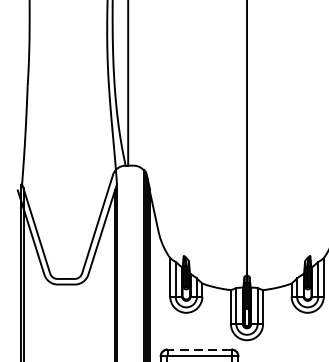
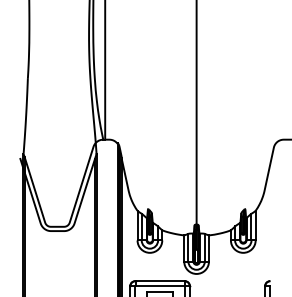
line: (200, 350) -> (160, 281), dashed -> solid

